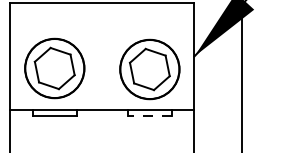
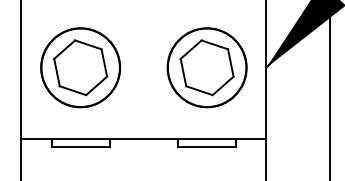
part: (54, 68) -> (80, 67), moved
part: (149, 69) -> (206, 67), moved
line: (149, 115) -> (206, 146), dashed -> solid

